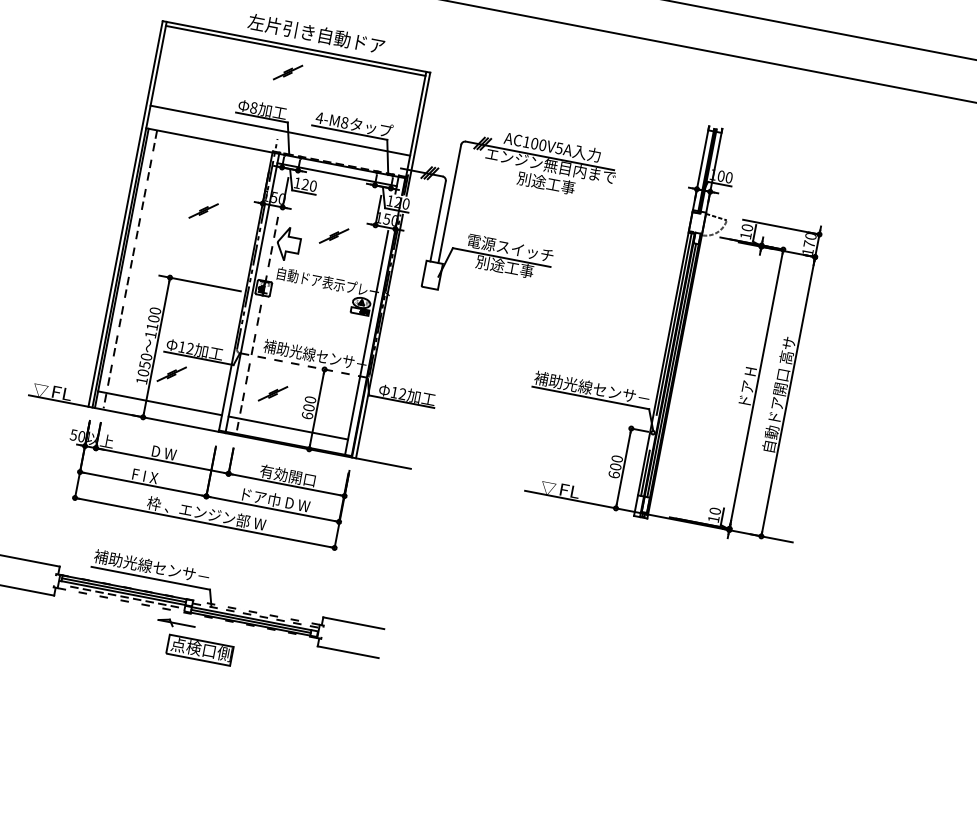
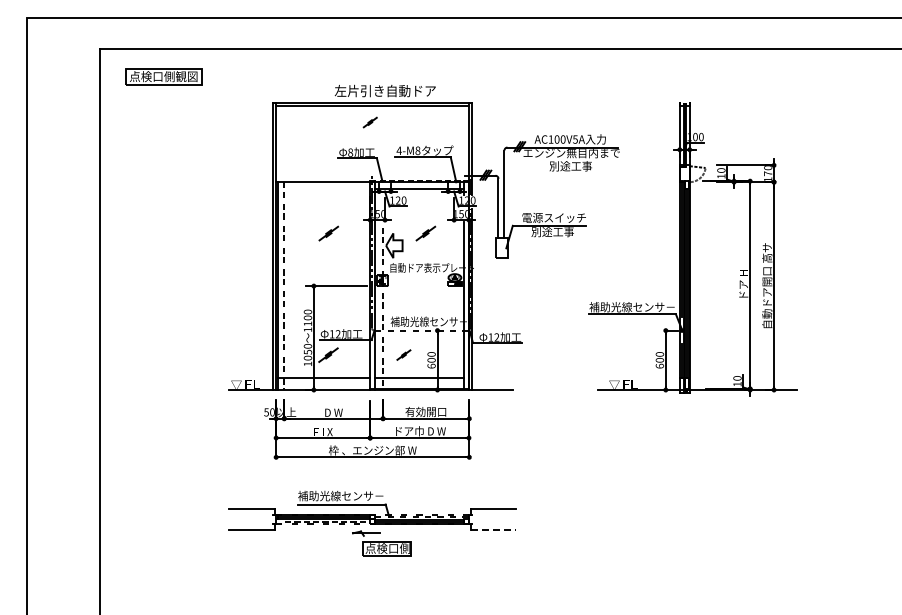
part: (288, 72) -> (370, 122), size x0.7
line: (279, 130) -> (372, 165), removed
part: (272, 392) -> (403, 354), size x0.7
line: (348, 652) -> (493, 530), solid -> dashed

